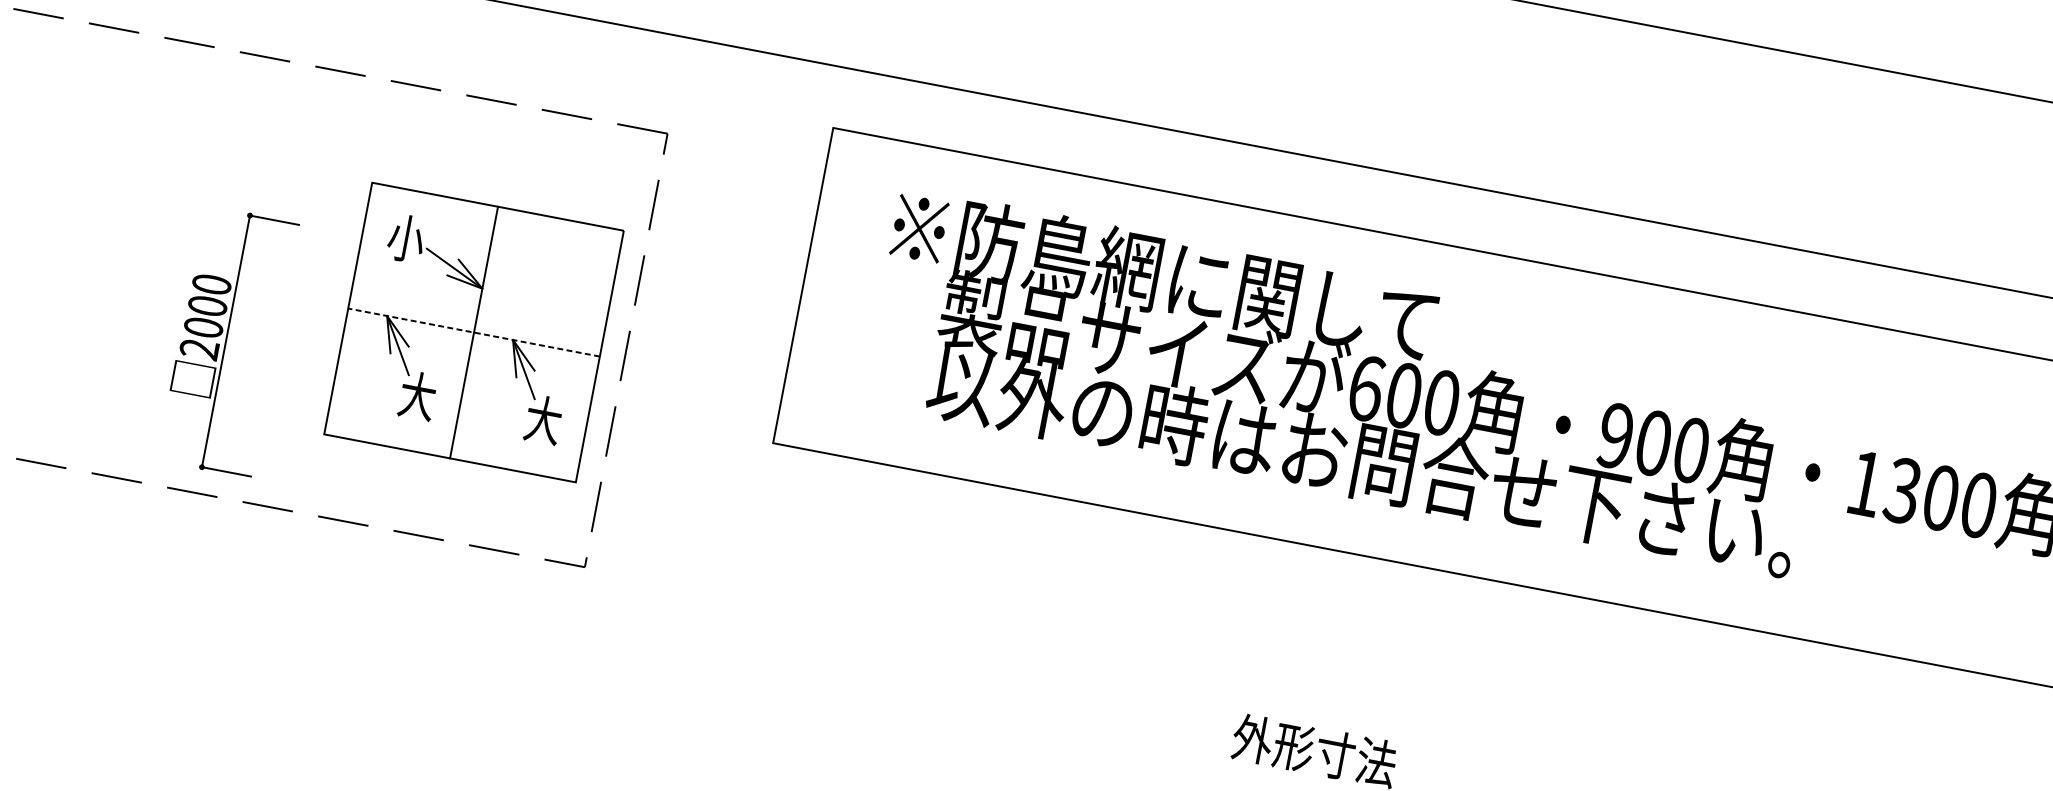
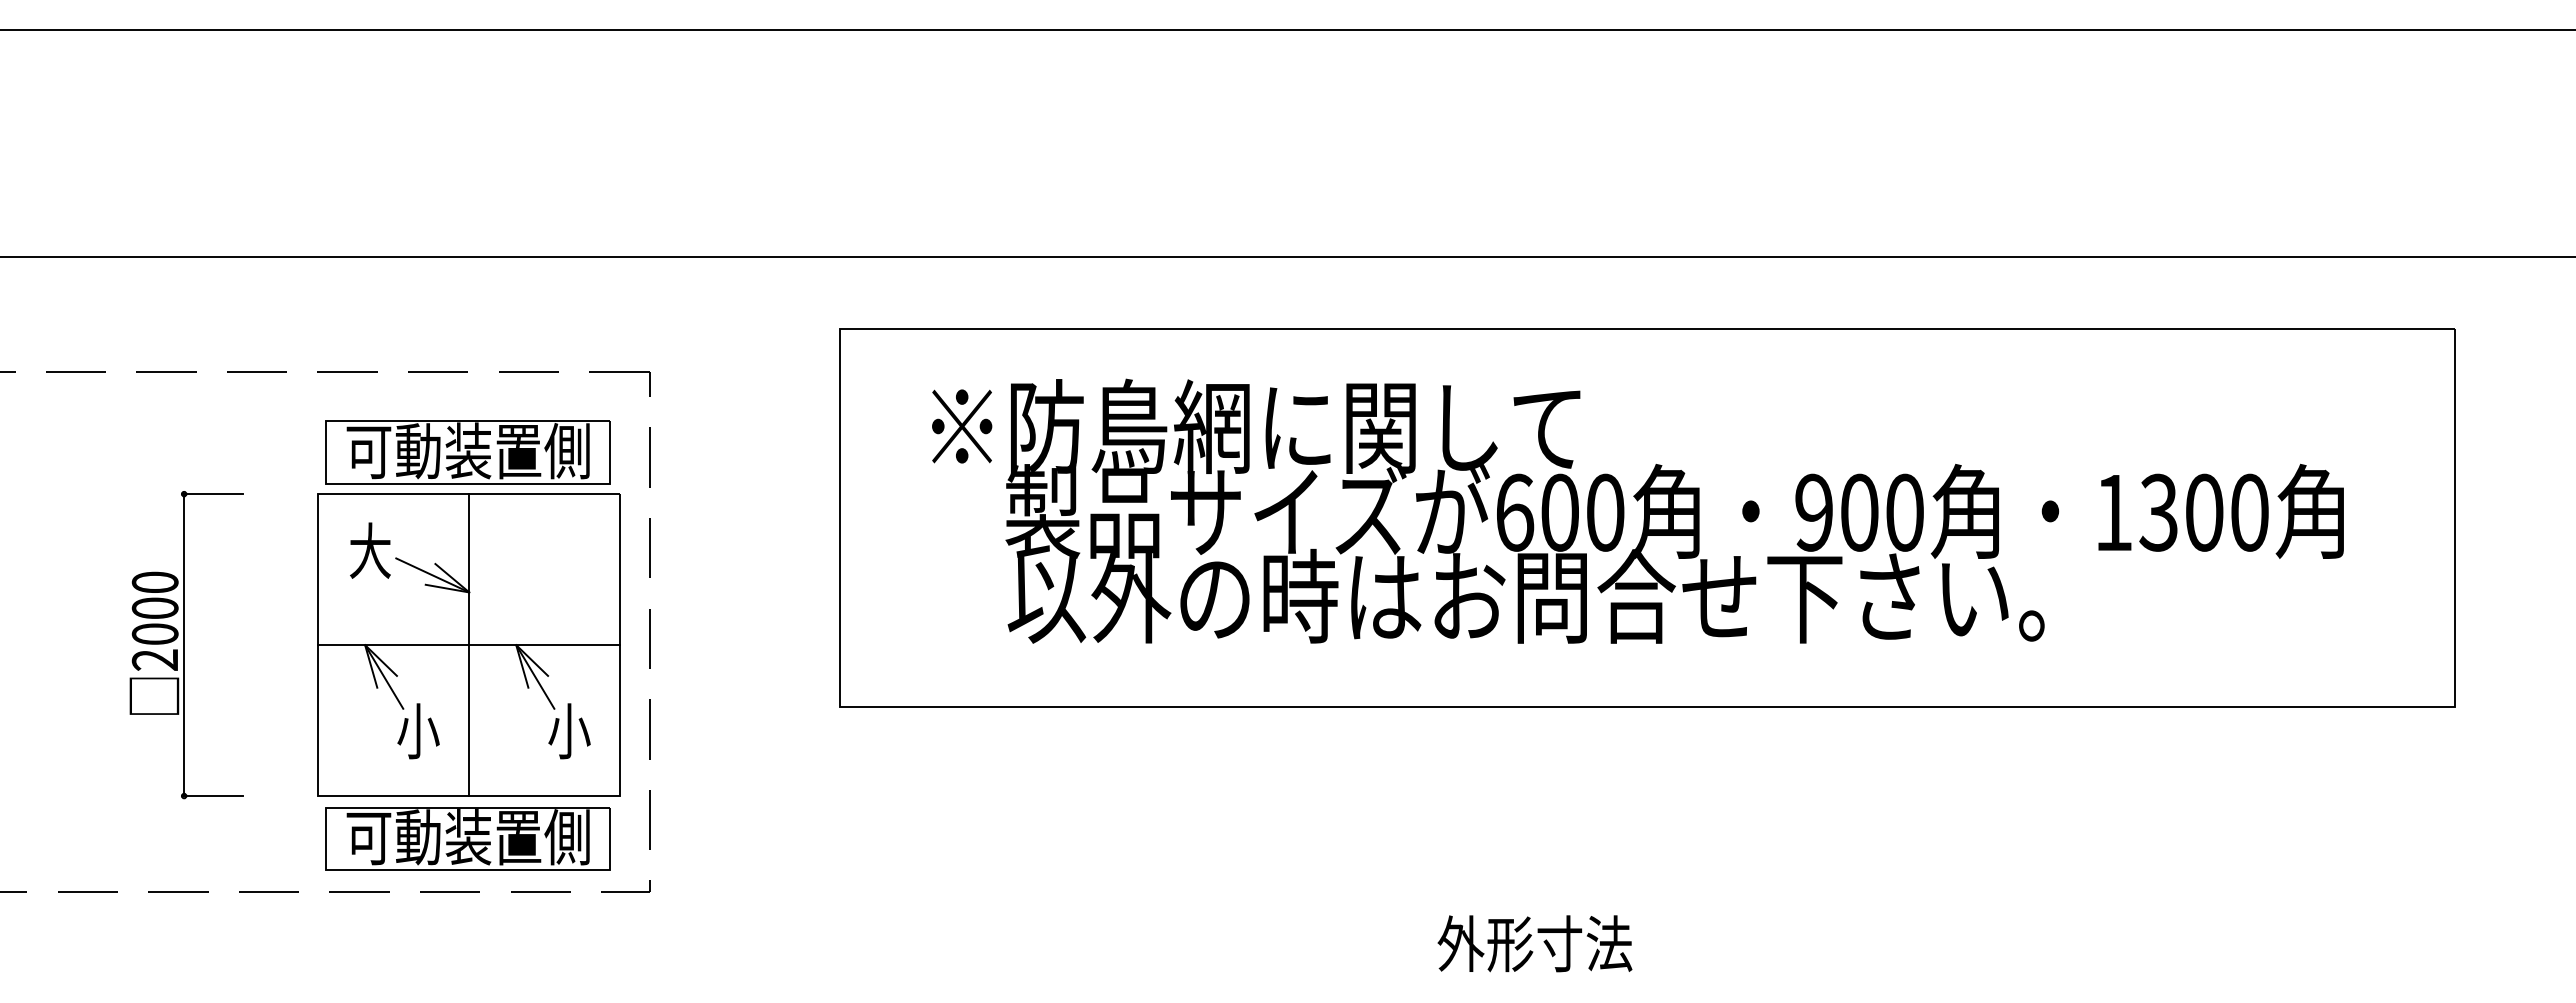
part: (503, 171) -> (467, 452), added
text: (406, 238) -> (370, 550), 小 -> 大
line: (474, 332) -> (469, 645), dashed -> solid
part: (227, 342) -> (186, 645), moved
text: (418, 395) -> (418, 730), 大 -> 小
text: (543, 419) -> (569, 730), 大 -> 小
part: (441, 493) -> (467, 838), added

